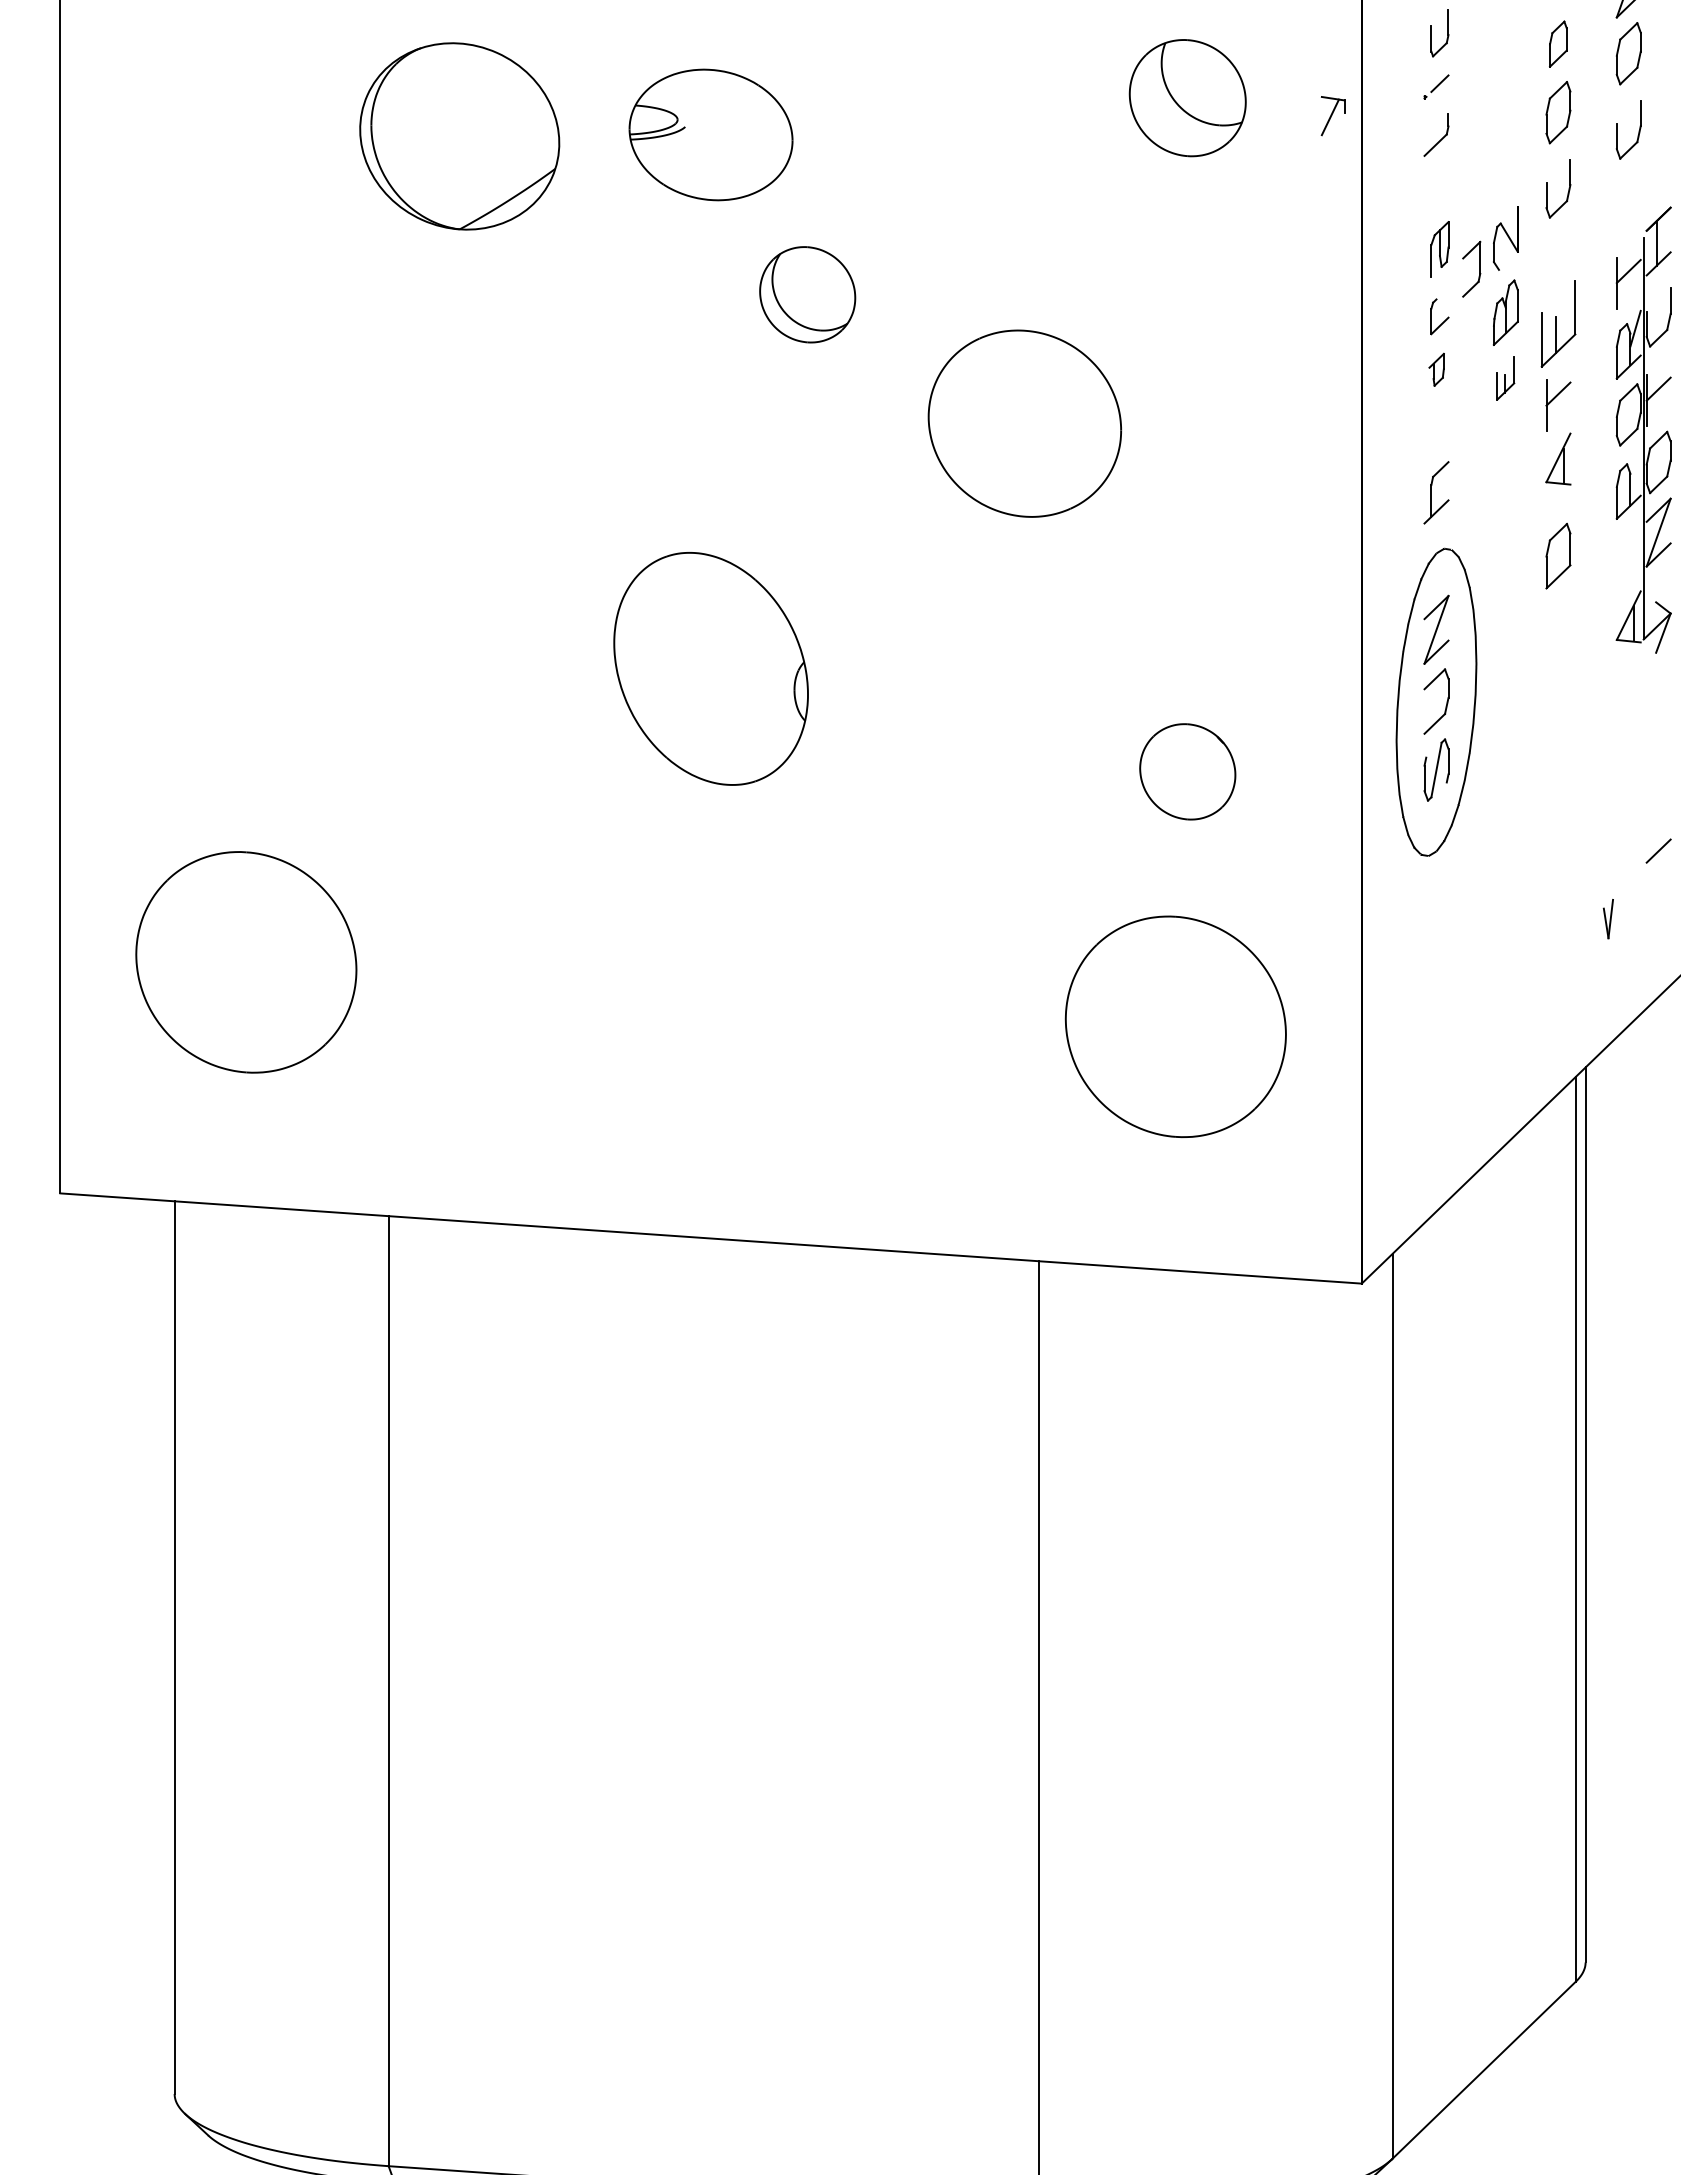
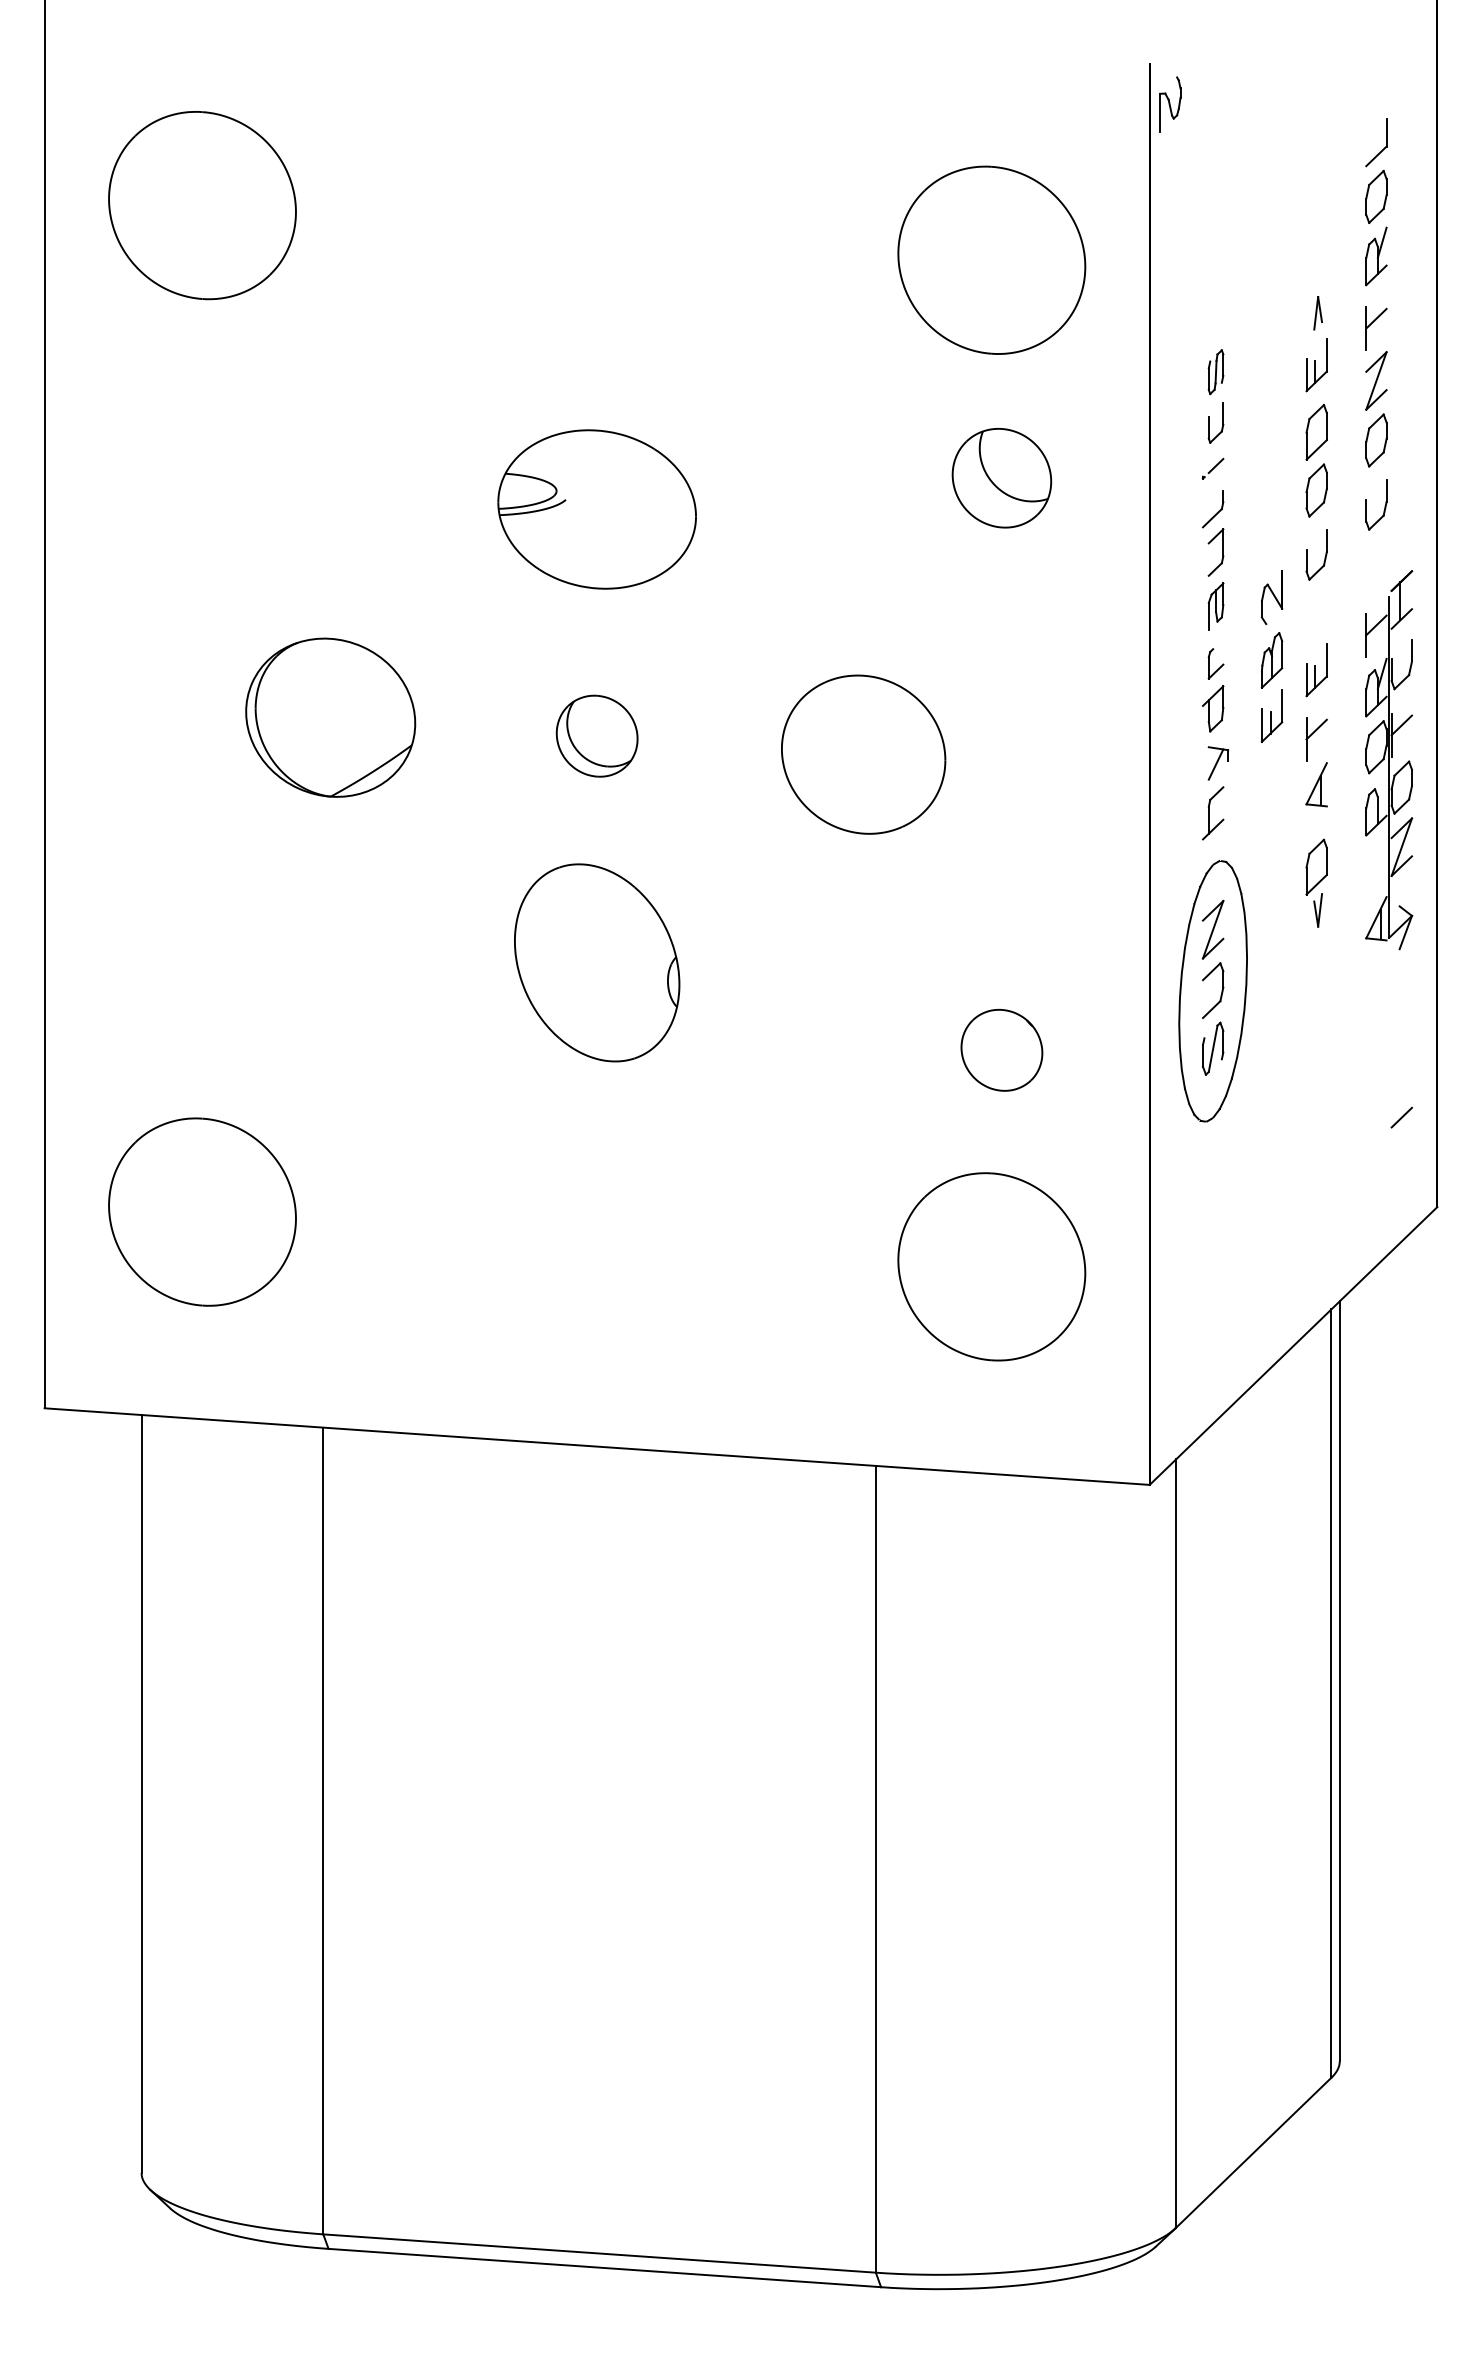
part: (1558, 44) -> (1316, 432), size x1.43
part: (1333, 116) -> (1218, 763), moved
part: (710, 134) -> (596, 509), size x1.43
part: (459, 136) -> (330, 717), moved
part: (1479, 269) -> (1222, 552), moved
part: (806, 293) -> (596, 735), moved
part: (1558, 324) -> (1316, 670), size x0.71
part: (1436, 369) -> (1213, 708), size x1.67
part: (1505, 377) -> (1271, 715), size x1.43
part: (1607, 919) -> (1317, 910), moved

